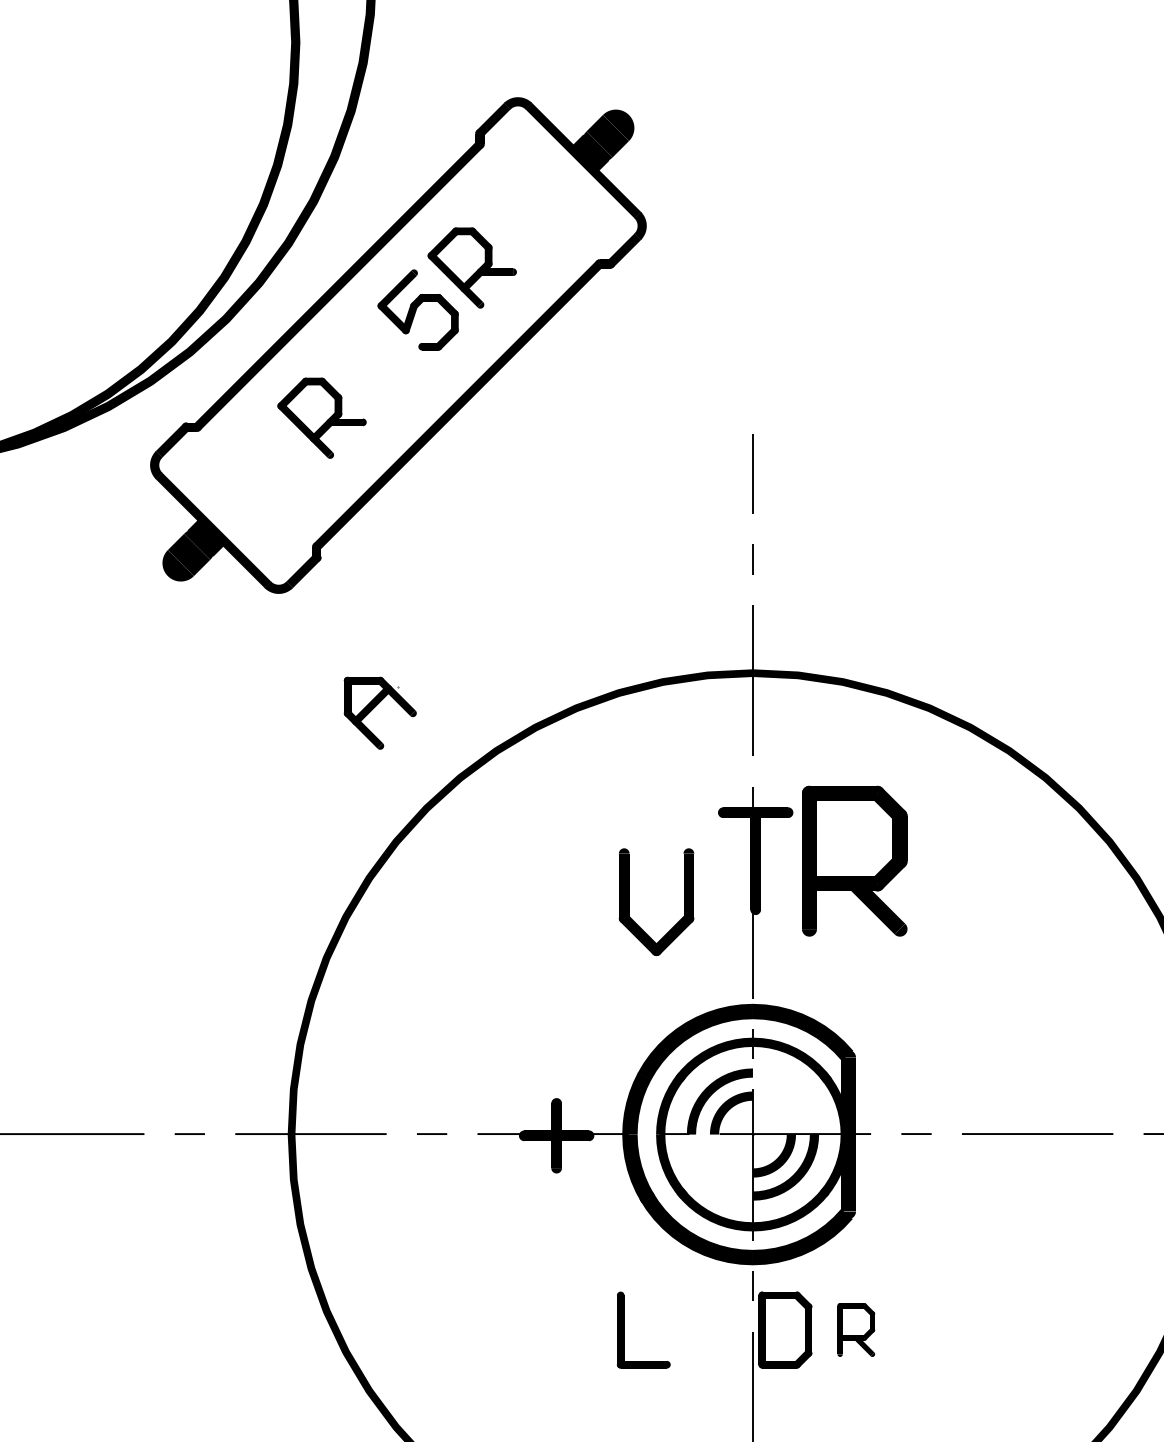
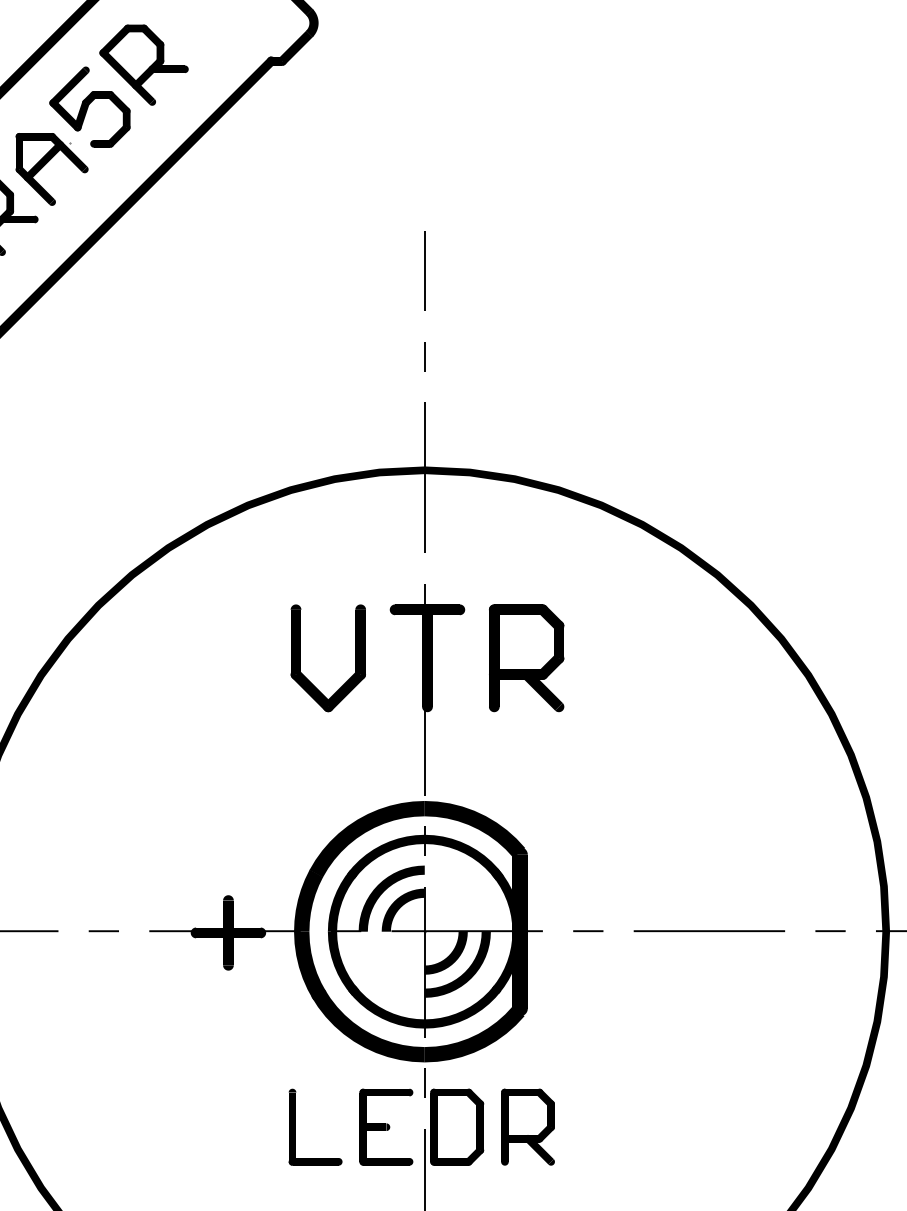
part: (375, 707) -> (47, 163), moved
part: (854, 860) -> (526, 657), size x0.71
part: (629, 901) -> (301, 657), moved
part: (714, 1329) -> (386, 1126), added
part: (856, 1329) -> (528, 1126), size x1.43

